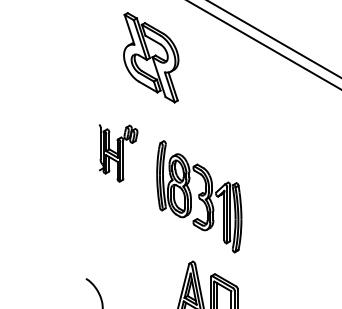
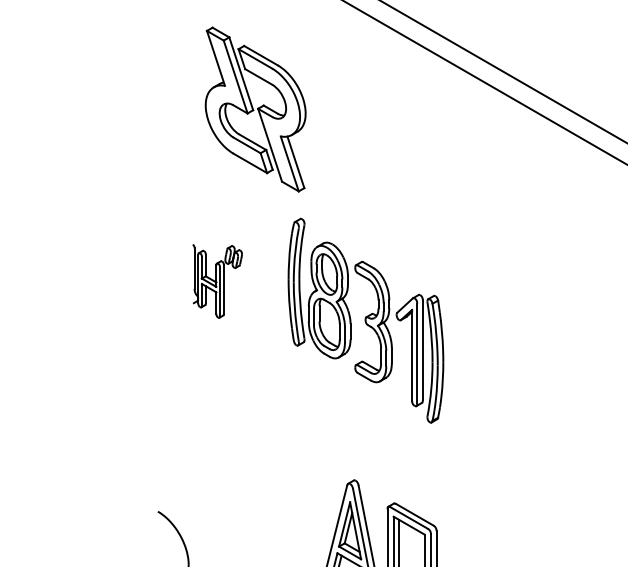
part: (151, 57) -> (256, 109), moved
part: (118, 153) -> (217, 281), size x0.7
part: (199, 196) -> (366, 320), moved

